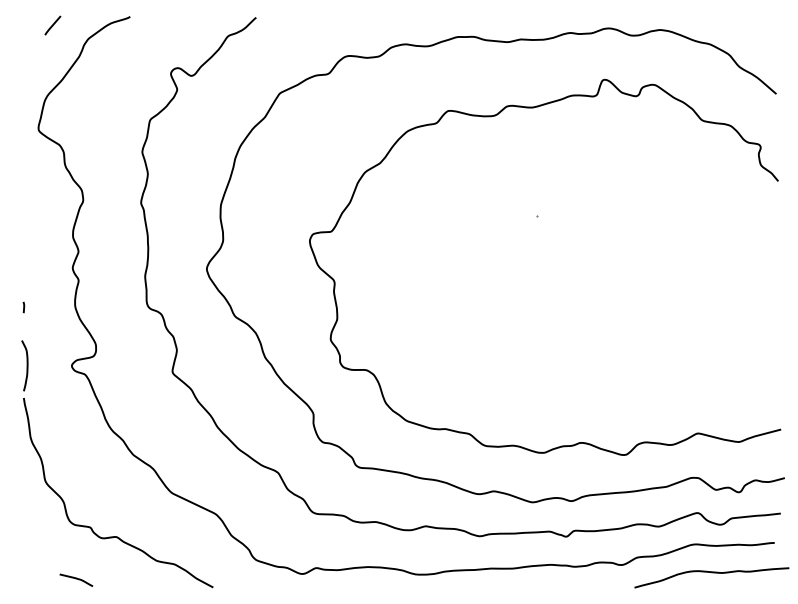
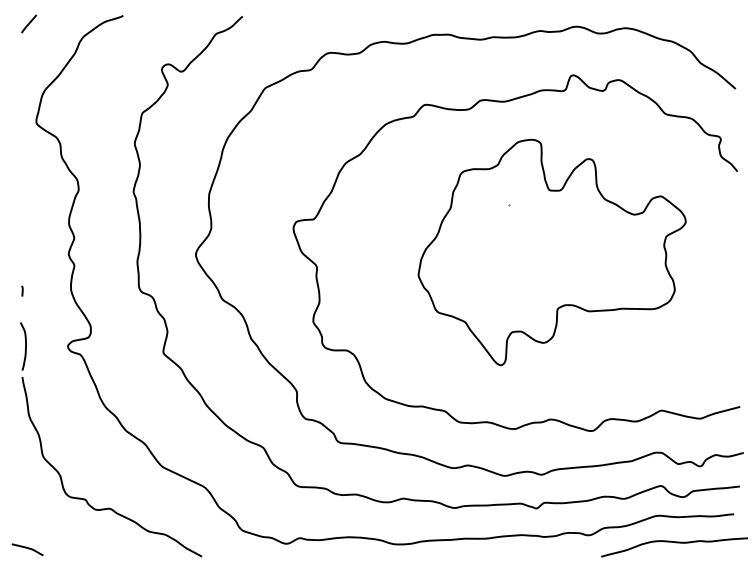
line: (52, 25) -> (28, 23), moved
part: (582, 266) -> (551, 252), added
curve: (76, 579) -> (27, 549), moved

